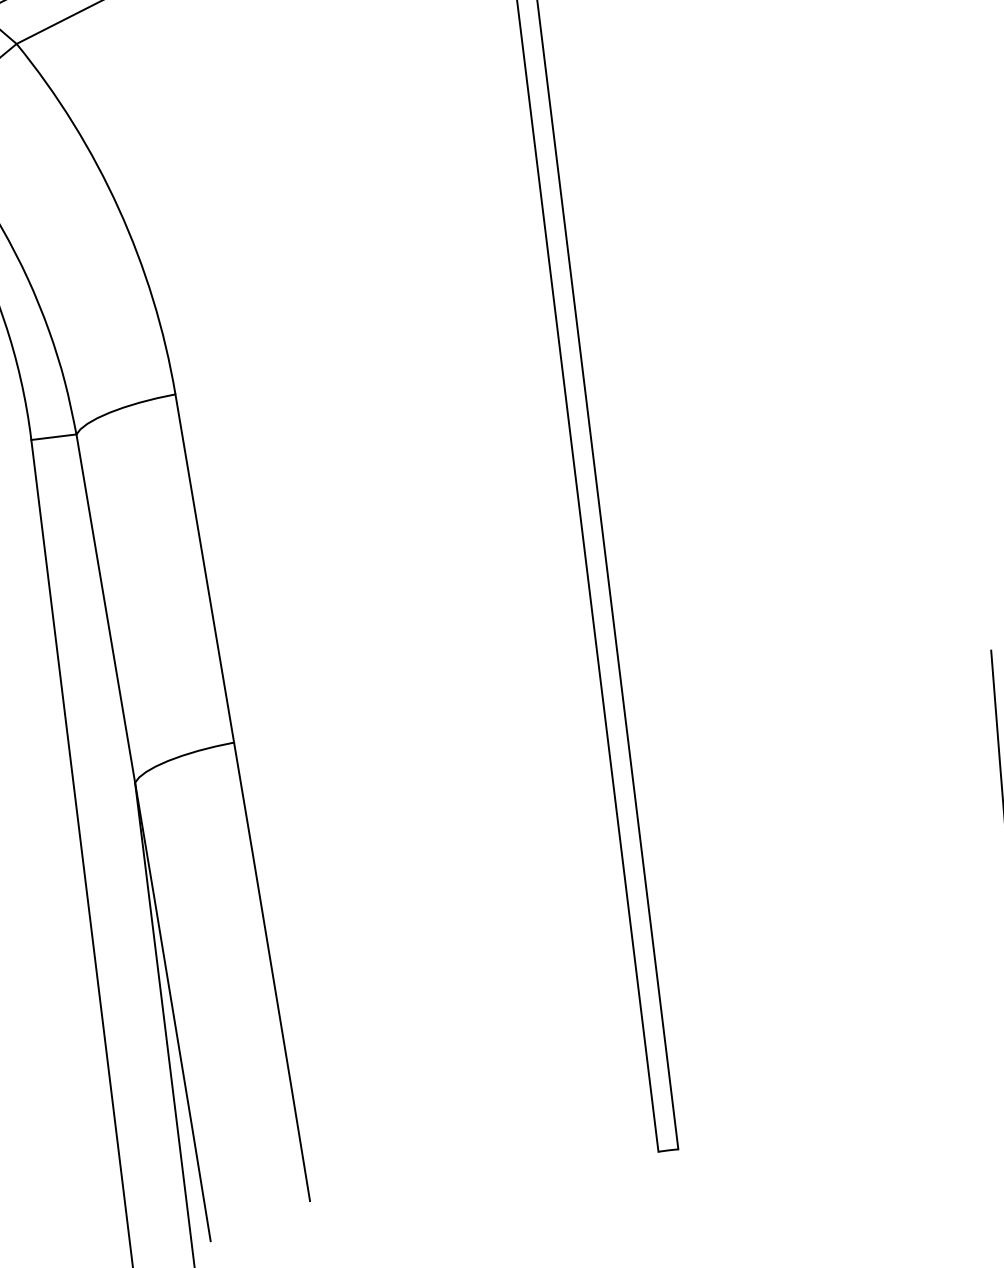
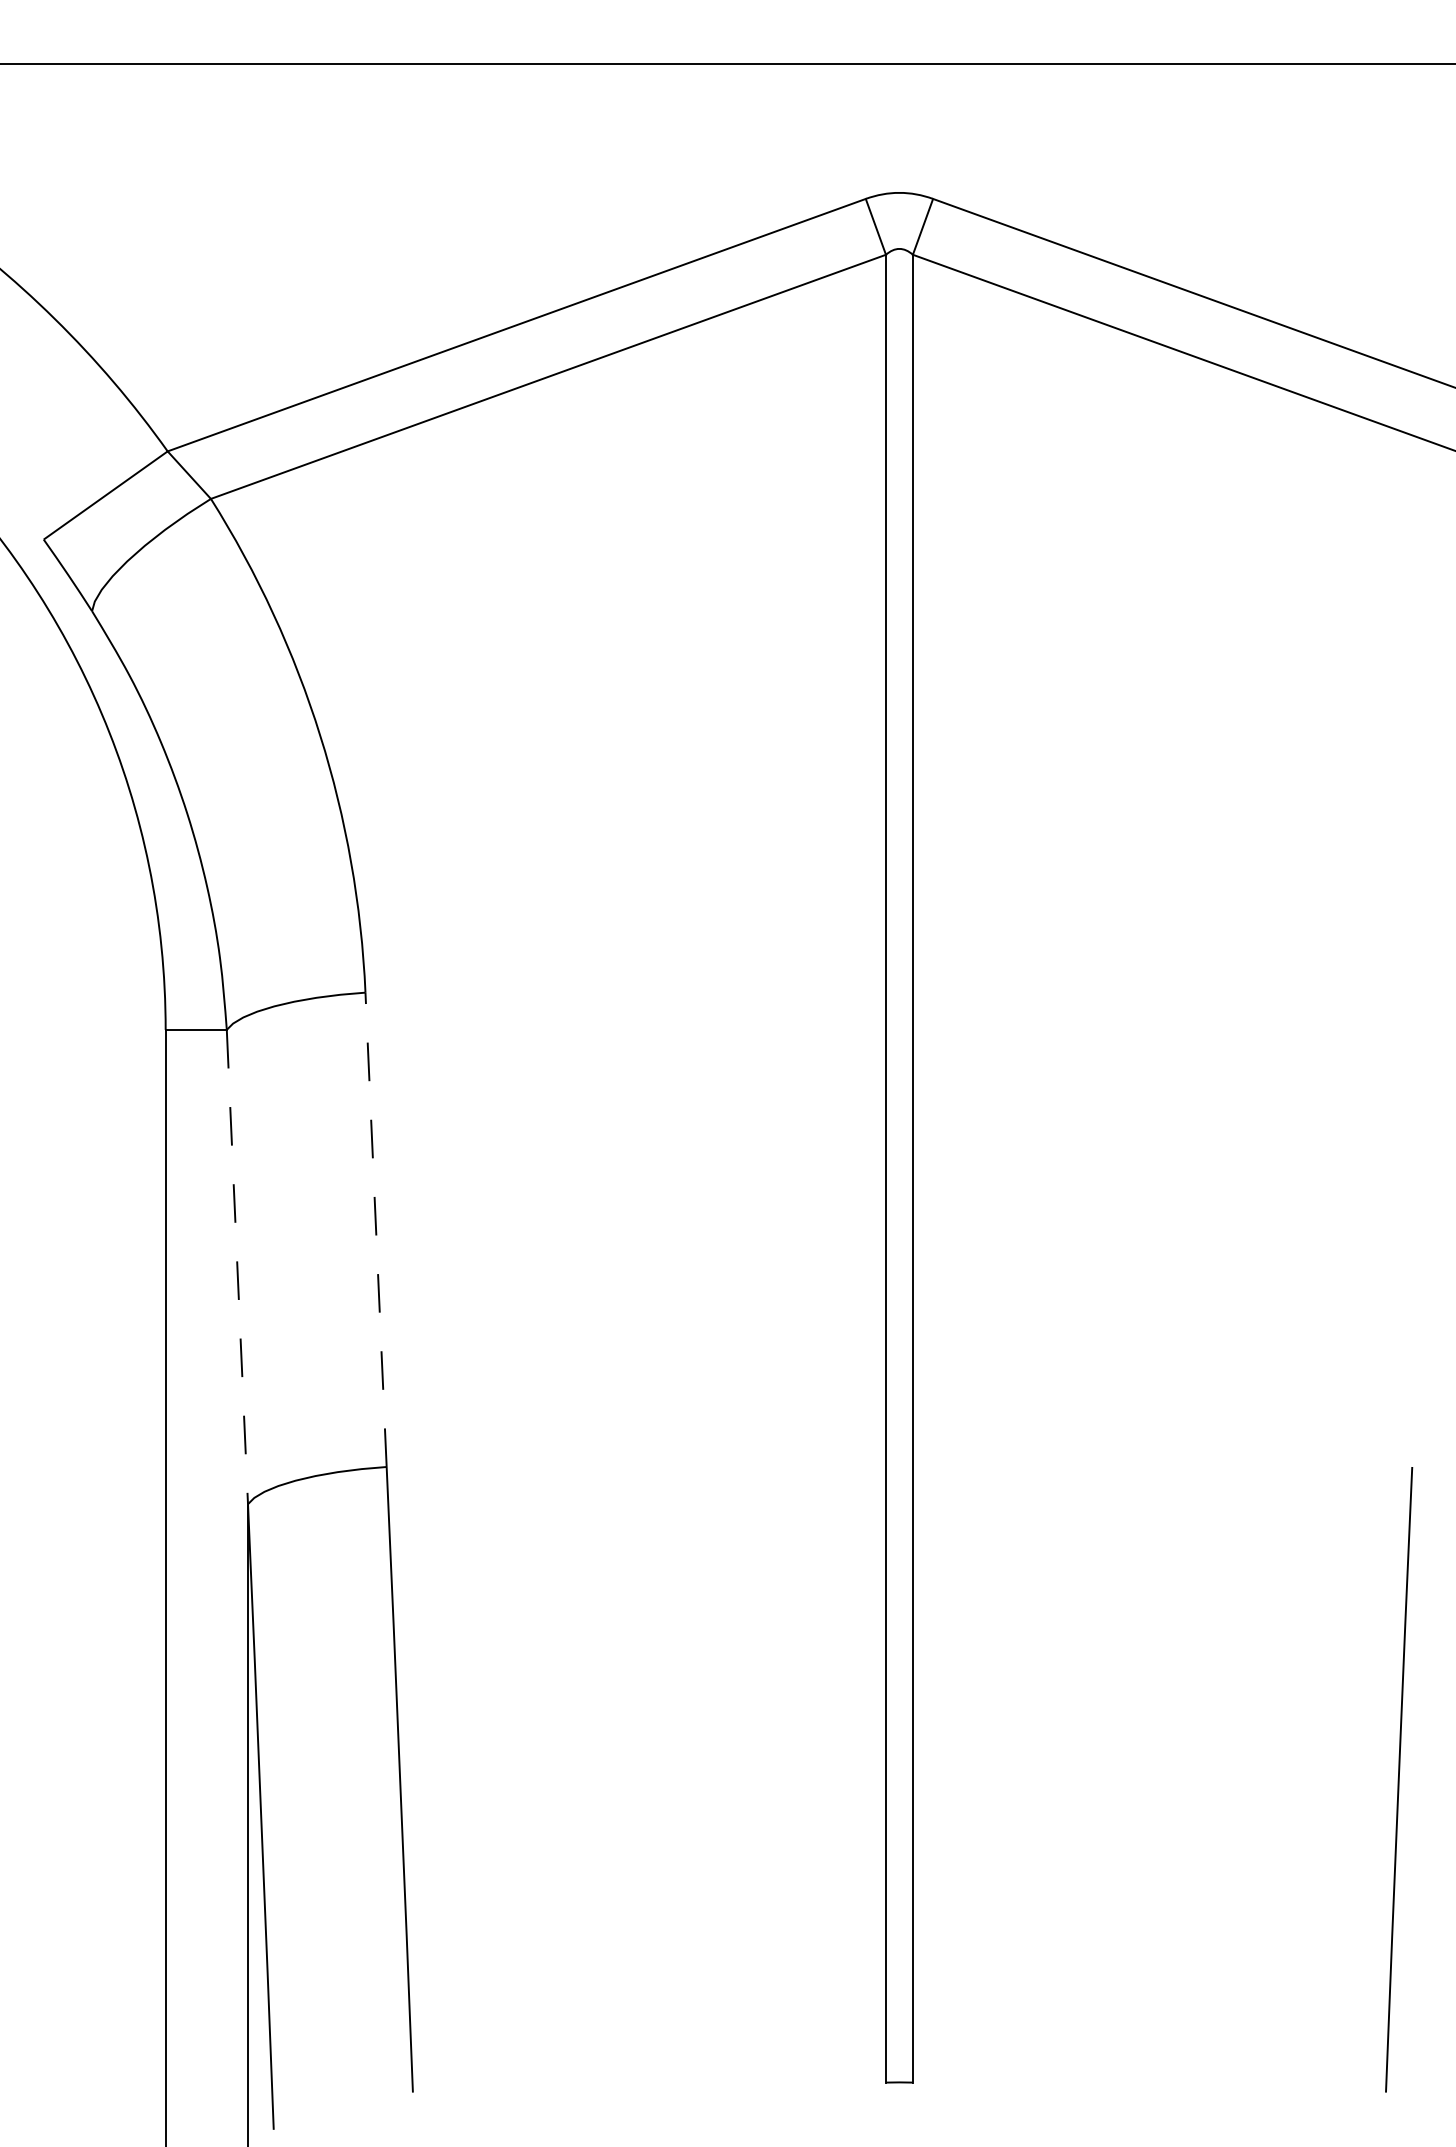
line: (205, 568) -> (376, 1229), solid -> dashed
line: (105, 608) -> (237, 1267), solid -> dashed

